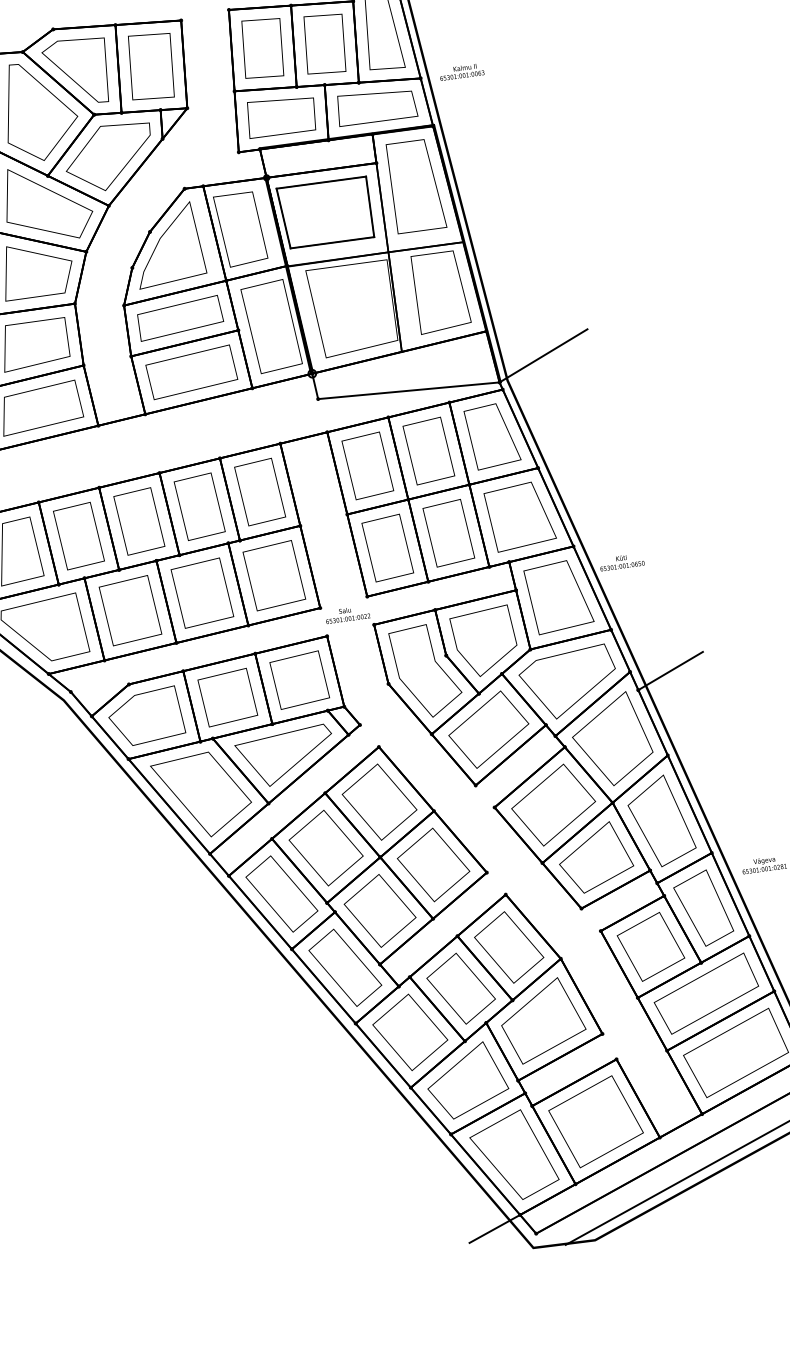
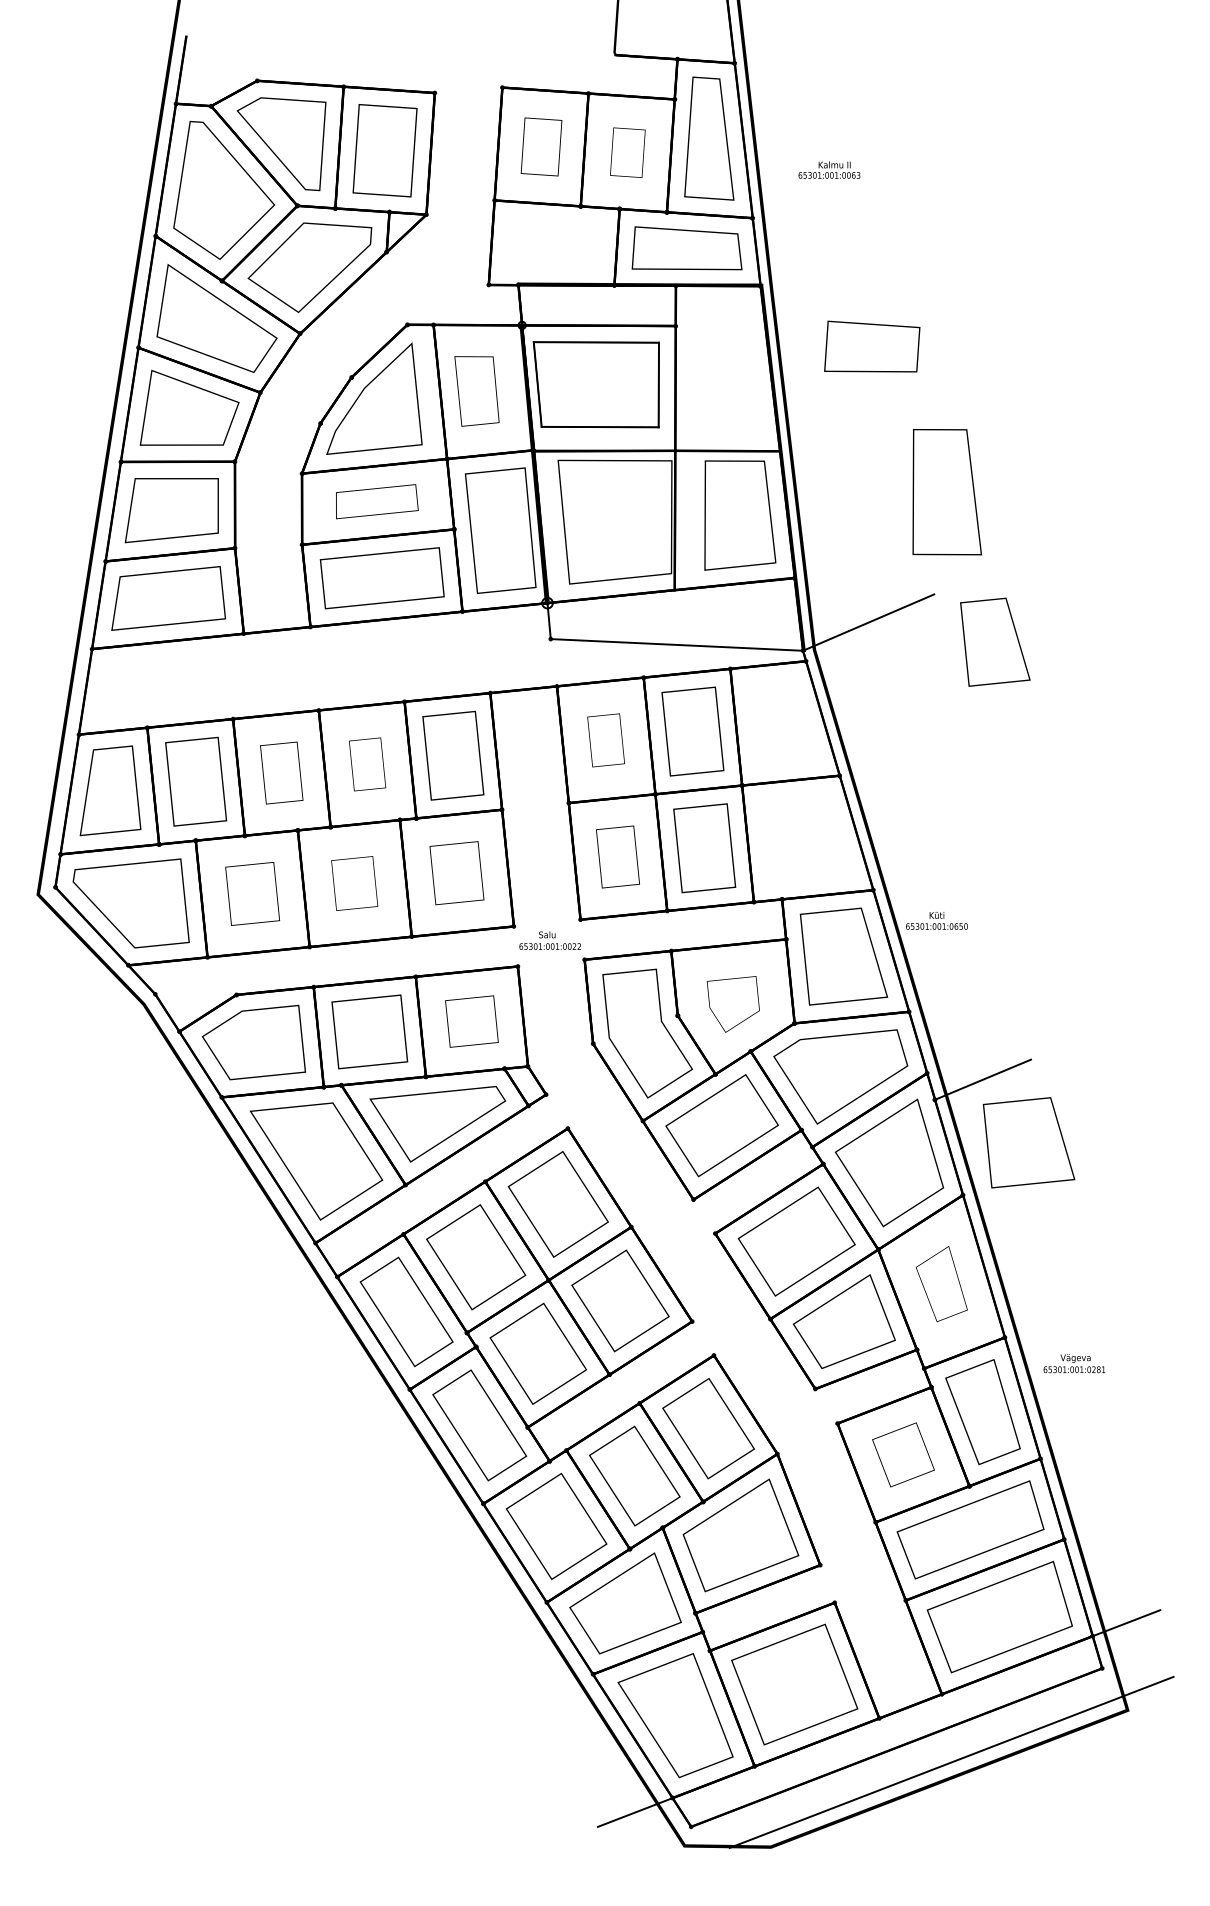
part: (324, 43) -> (627, 152), size x0.6
part: (262, 48) -> (541, 146), size x0.7
text: (461, 71) -> (829, 169), moved
part: (281, 116) -> (872, 346), moved
part: (415, 186) -> (946, 492), moved
part: (240, 229) -> (476, 391), size x0.7
part: (180, 317) -> (377, 501), size x0.7
part: (492, 435) -> (995, 641), moved
part: (367, 466) -> (605, 740), size x0.6
part: (199, 506) -> (367, 764), size x0.6
part: (519, 516) -> (1028, 1142), moved
part: (139, 521) -> (281, 772), size x0.7
part: (387, 547) -> (617, 856), size x0.7
part: (273, 575) -> (456, 872), size x0.7
part: (202, 593) -> (354, 883), size x0.6
part: (130, 610) -> (252, 893), size x0.7
part: (484, 642) -> (733, 1004), size x0.6
part: (299, 680) -> (471, 1021), size x0.7
part: (661, 820) -> (941, 1283), size x0.6
part: (650, 946) -> (903, 1454), size x0.7

